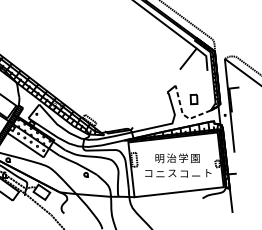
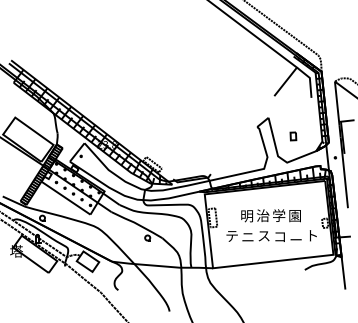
part: (194, 99) -> (293, 136), size x0.62
line: (183, 115) -> (279, 157), dashed -> solid
text: (148, 173) -> (231, 236), コ -> テ

